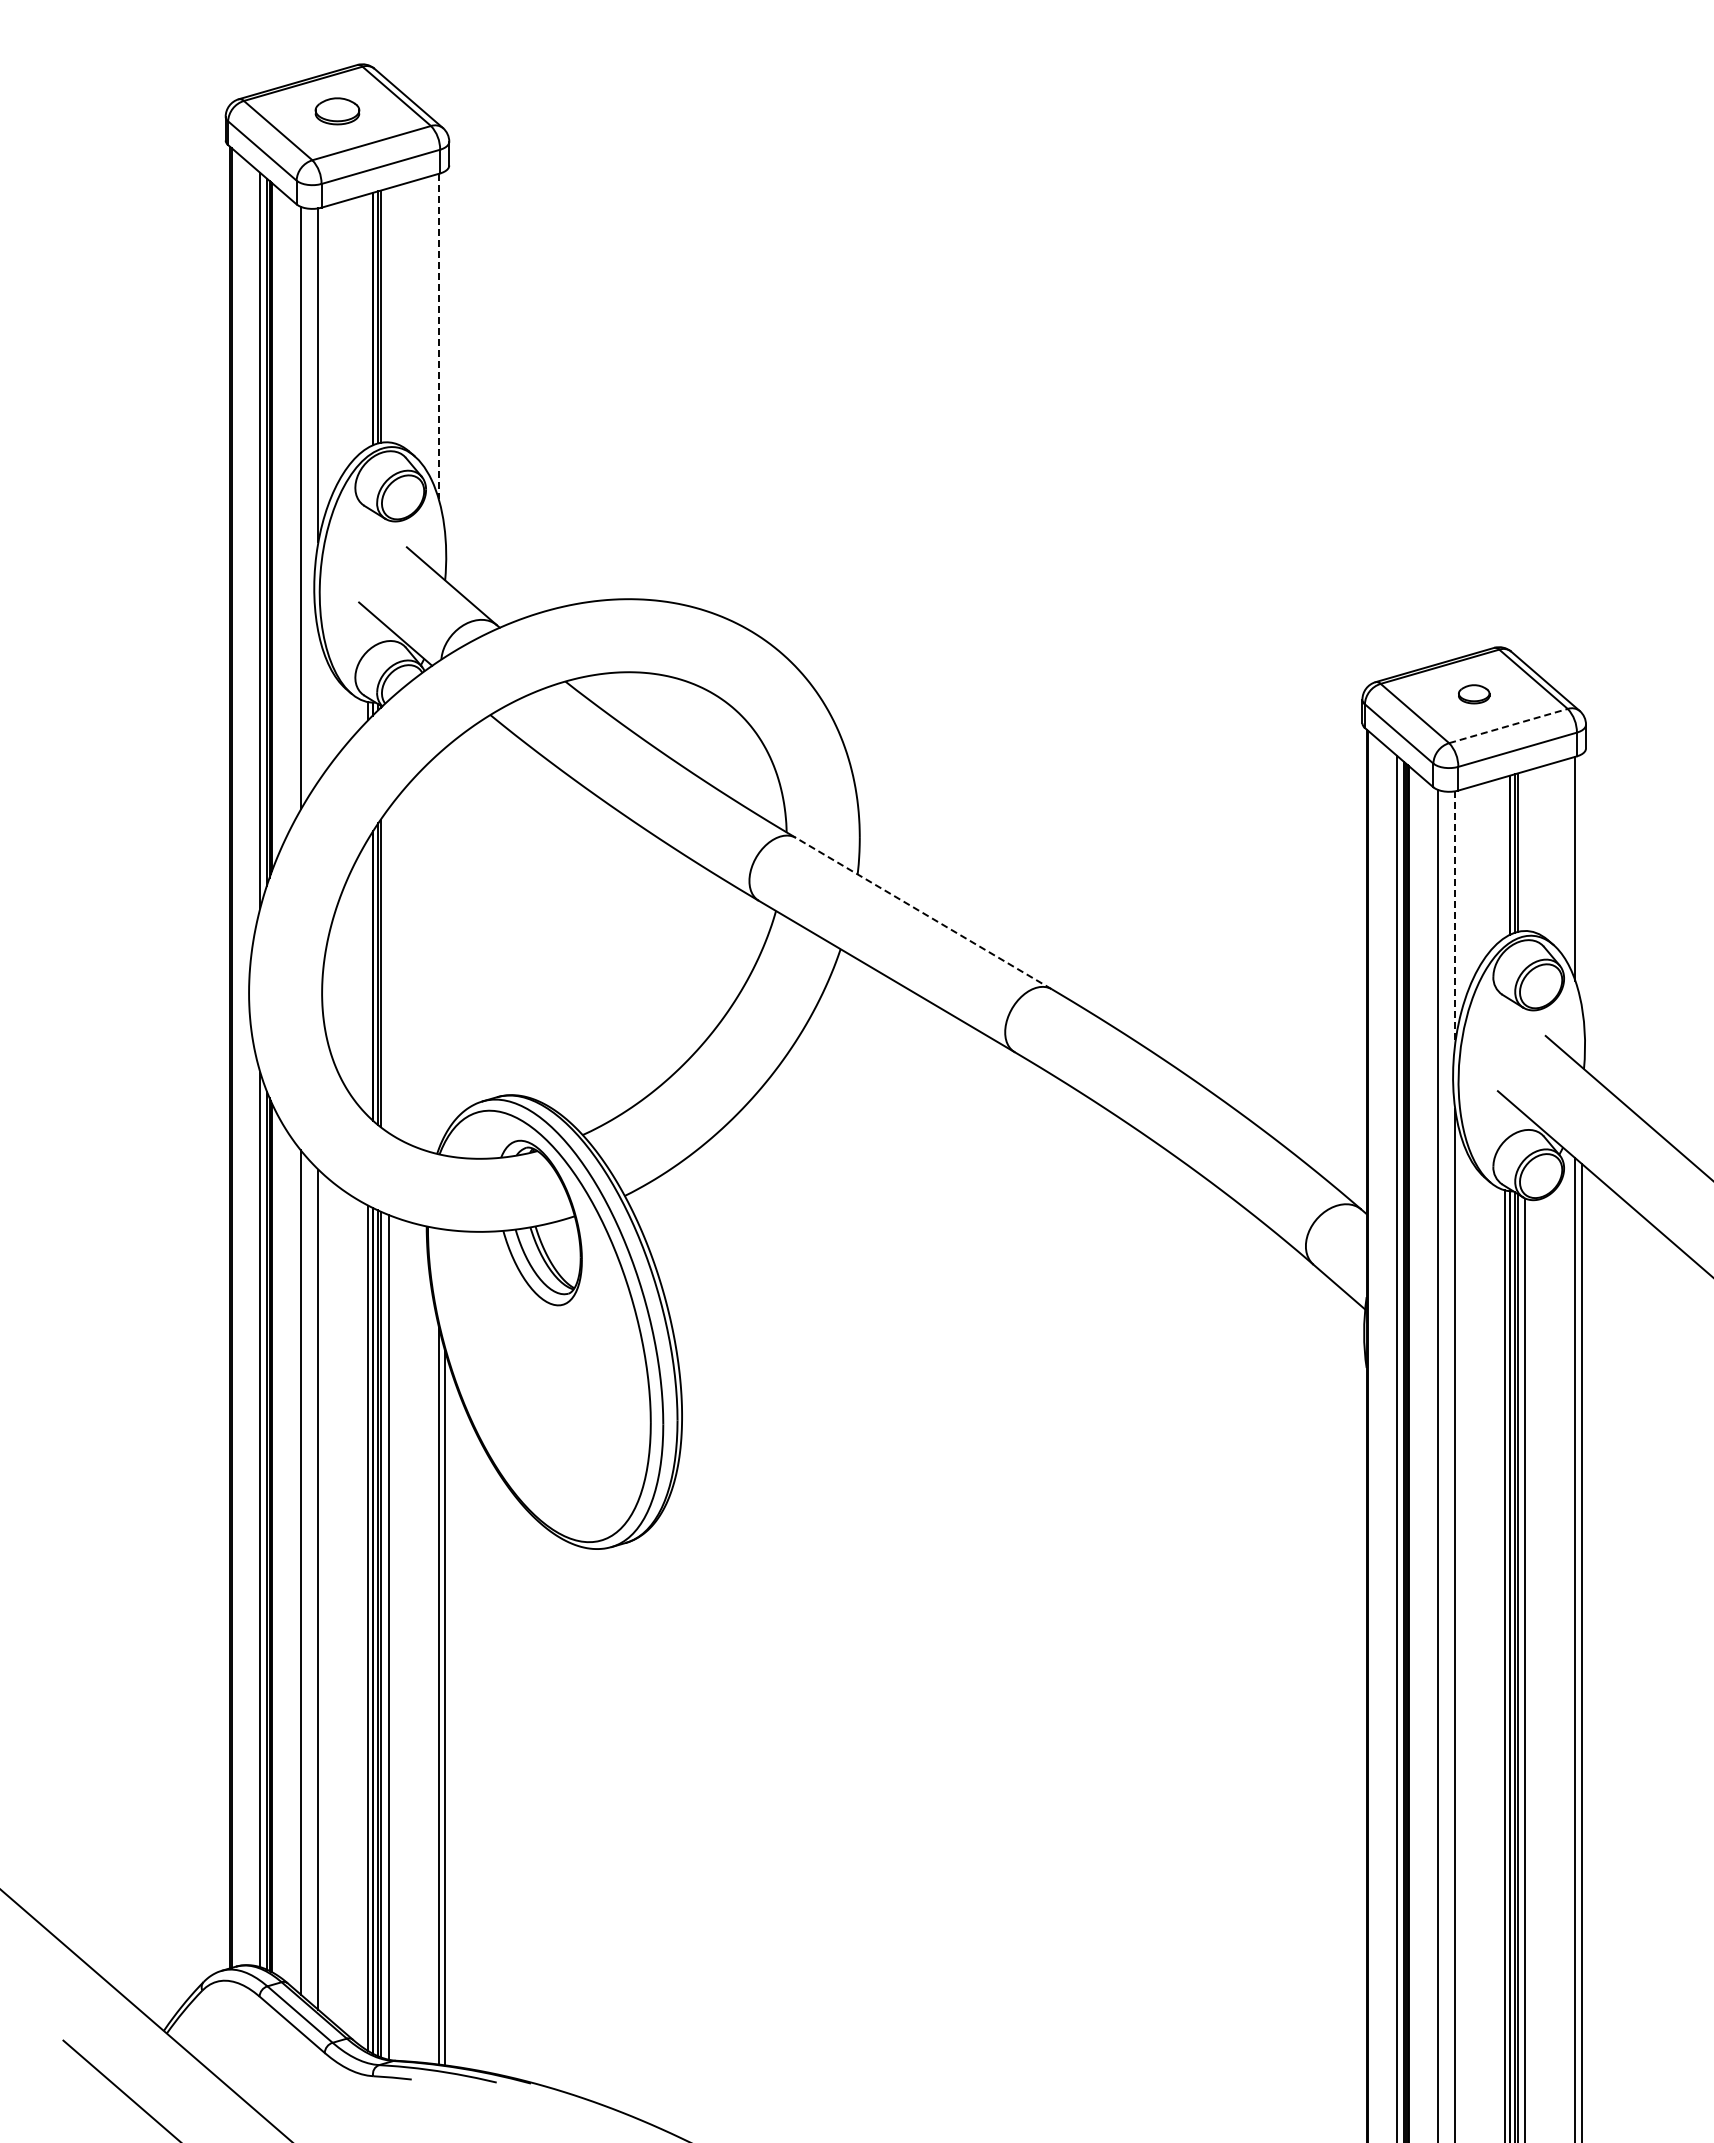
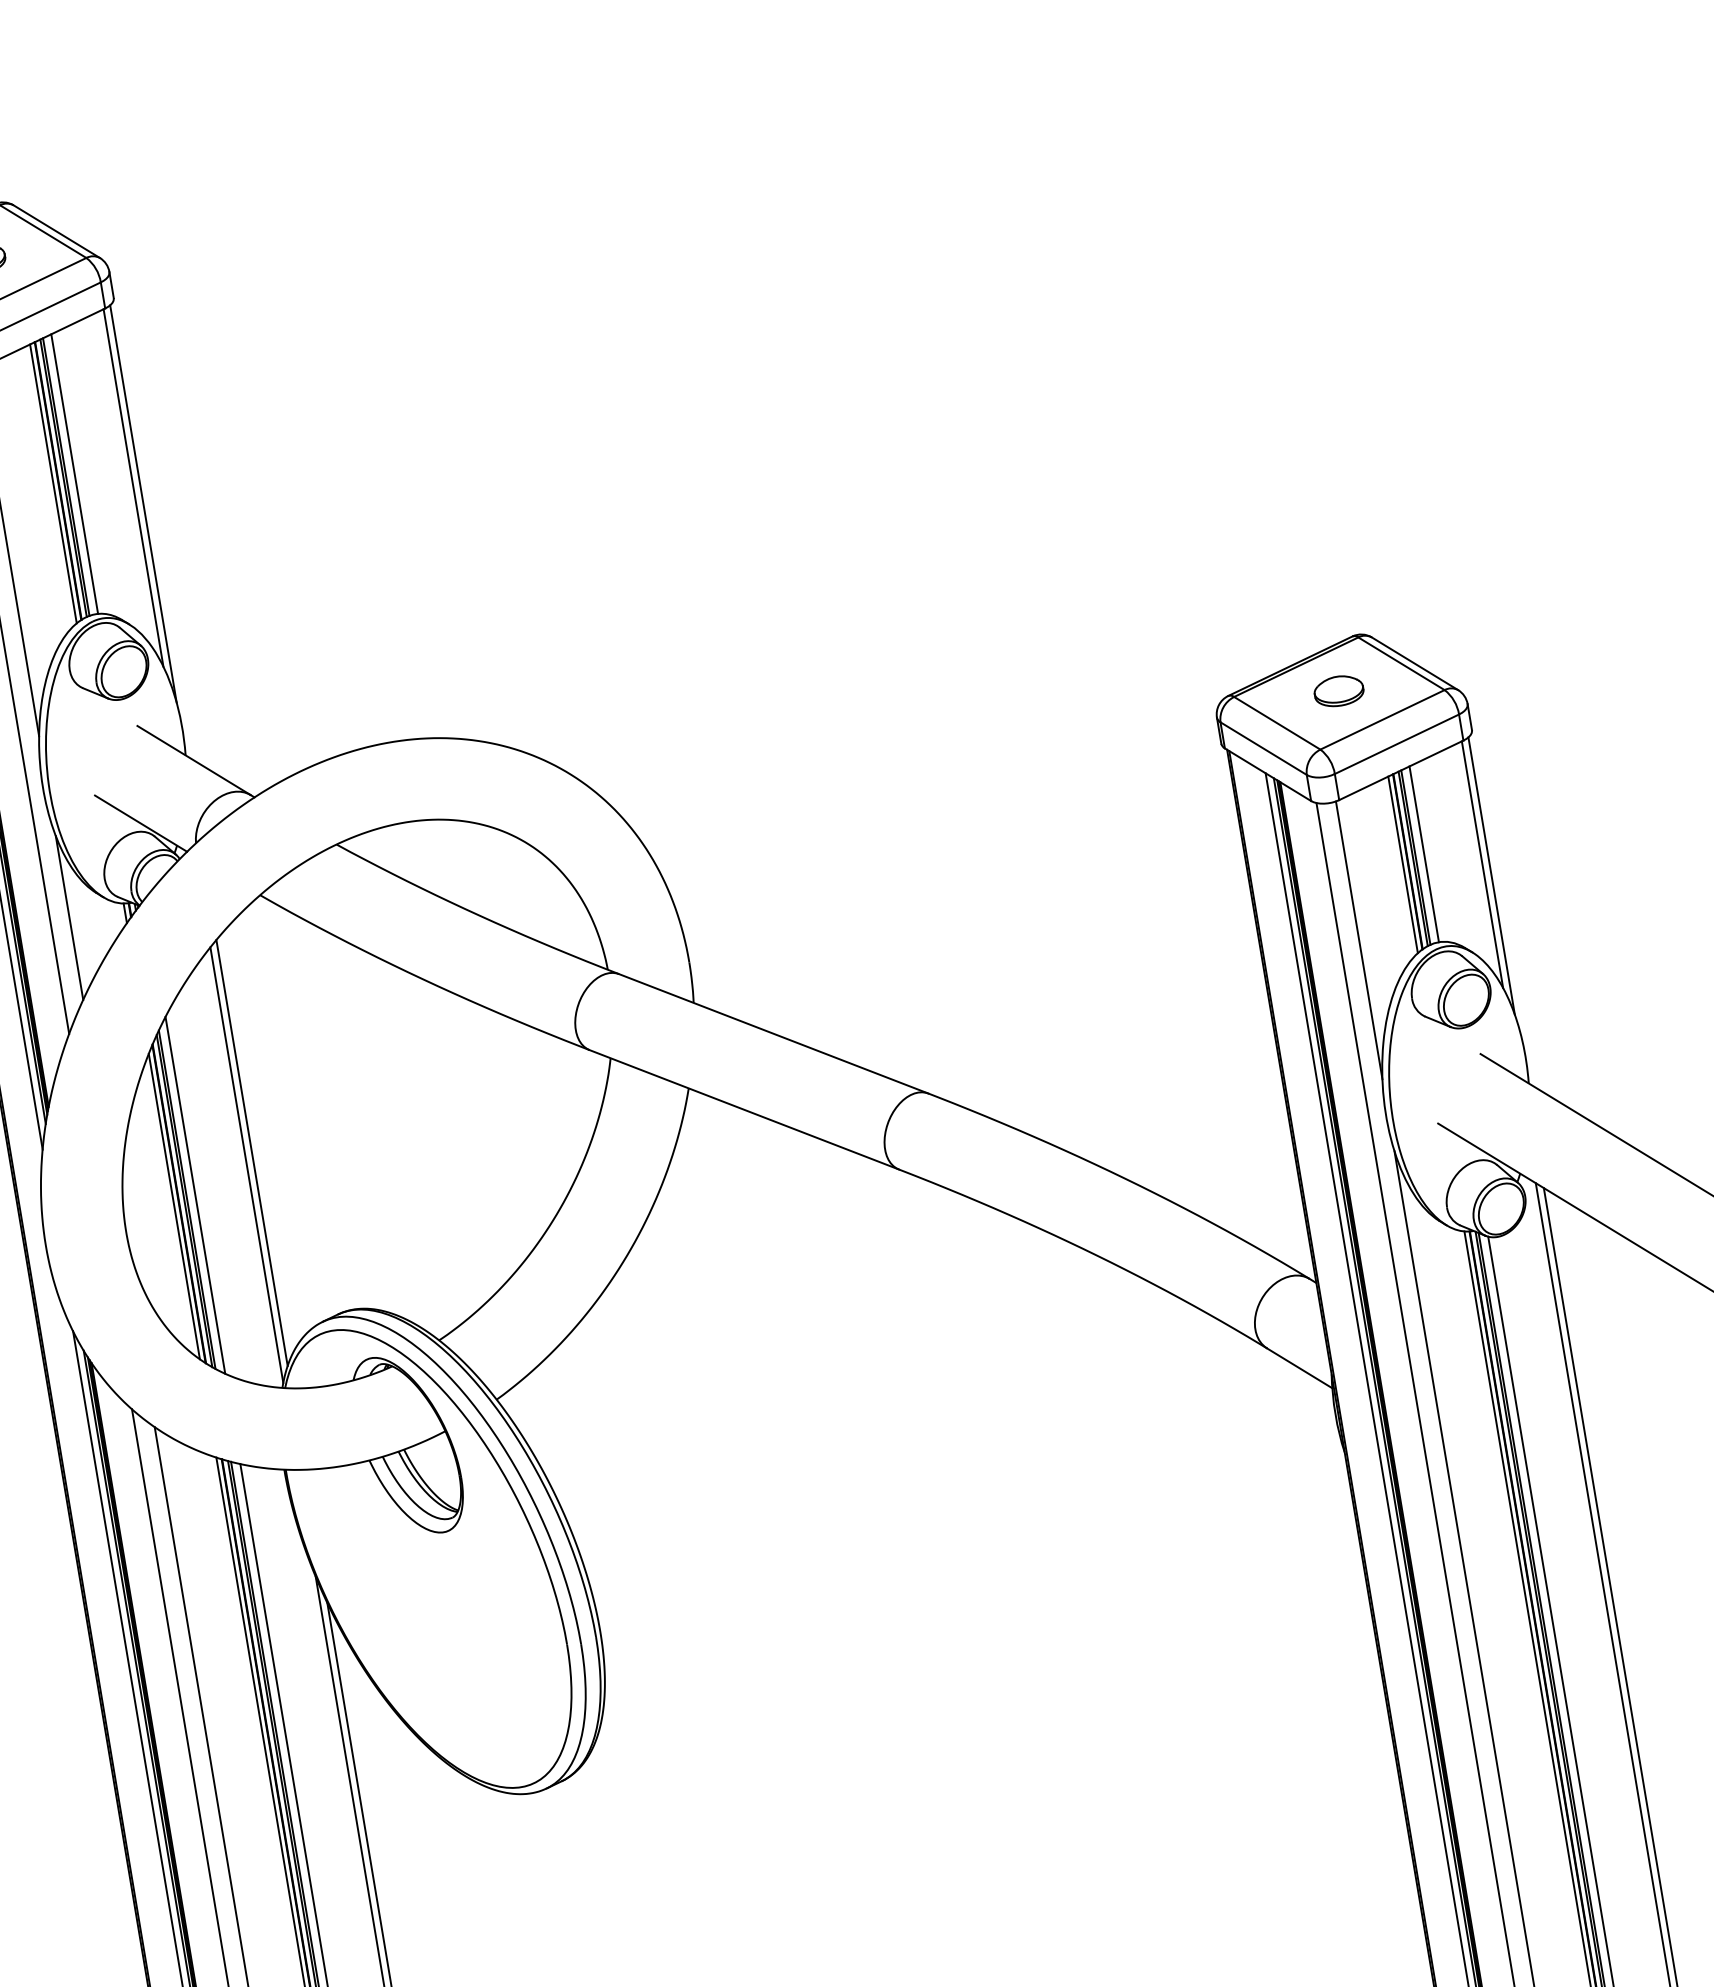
line: (388, 315) -> (74, 474), added
line: (368, 320) -> (53, 483), added
line: (438, 336) -> (133, 488), dashed -> solid
line: (445, 351) -> (143, 503), added
part: (1473, 694) -> (1338, 691), size x1.43
line: (318, 706) -> (69, 917), added
line: (1508, 726) -> (1382, 720), dashed -> solid
line: (1525, 851) -> (1424, 854), added
line: (1505, 857) -> (1403, 865), added
line: (1581, 880) -> (1491, 876), added
line: (923, 913) -> (773, 1033), dashed -> solid
line: (1455, 918) -> (1359, 941), dashed -> solid
line: (445, 941) -> (252, 1152), added
line: (438, 951) -> (246, 1164), added
line: (388, 970) -> (195, 1195), added
line: (368, 977) -> (174, 1206), added

